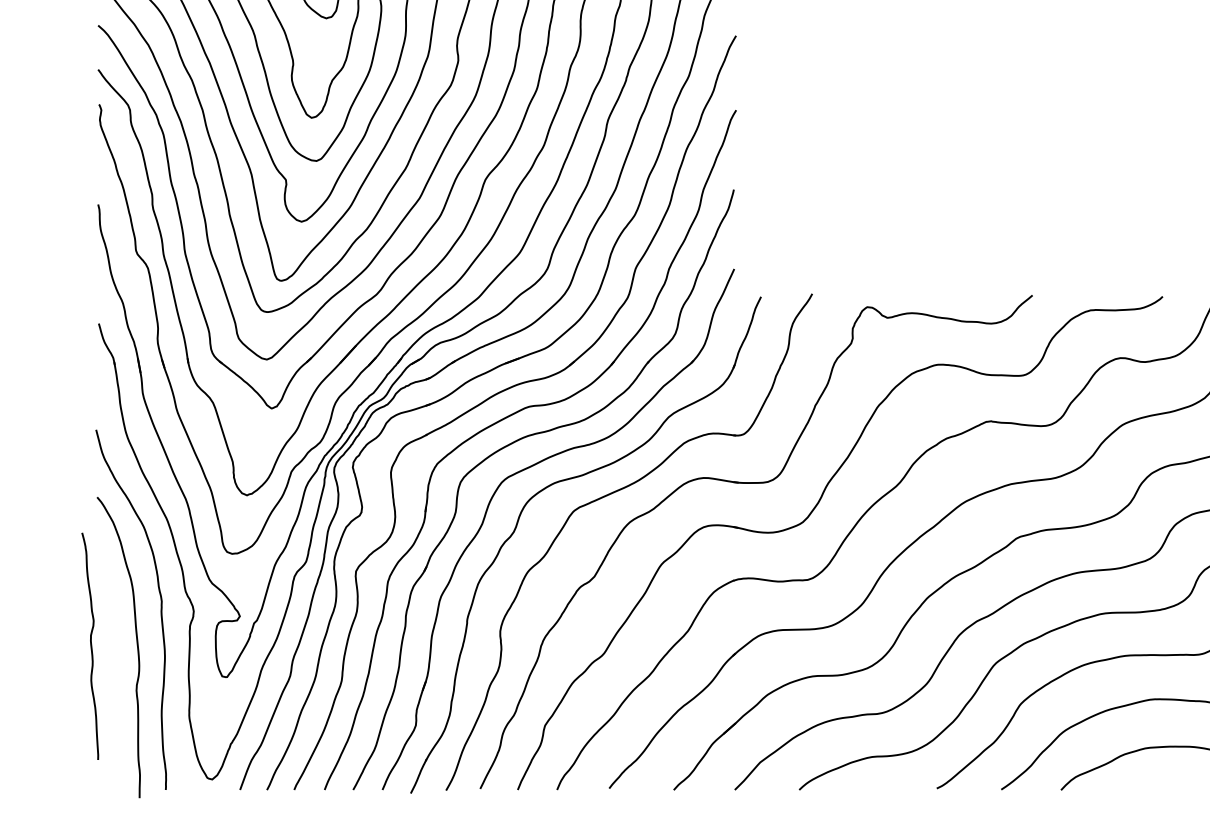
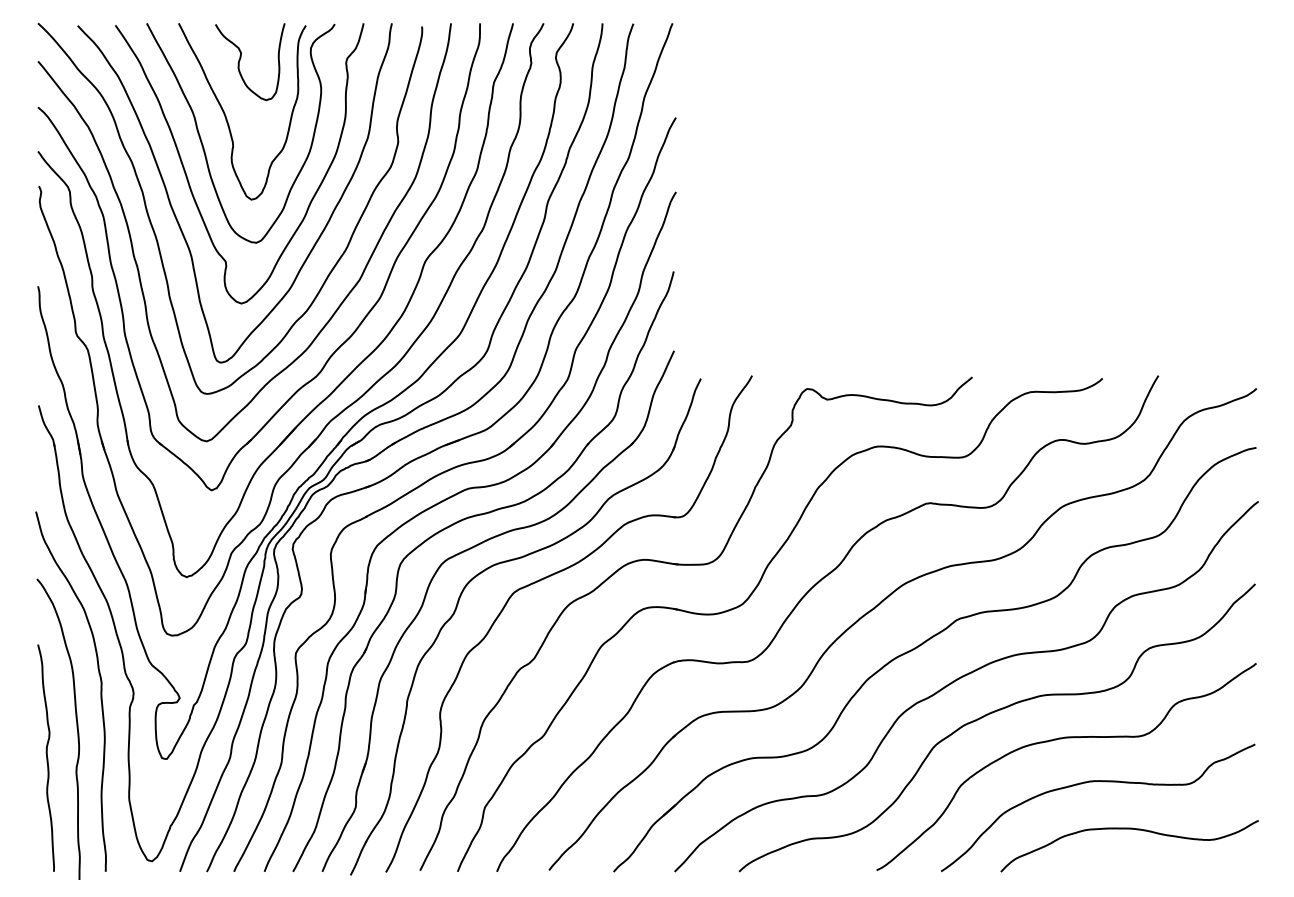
curve: (90, 645) -> (46, 757), moved

